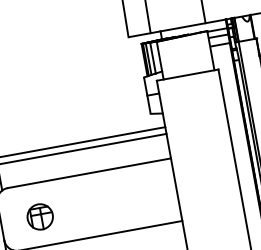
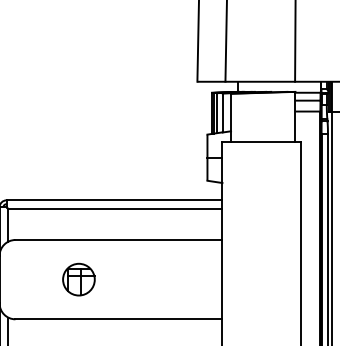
part: (39, 216) -> (78, 279), moved

